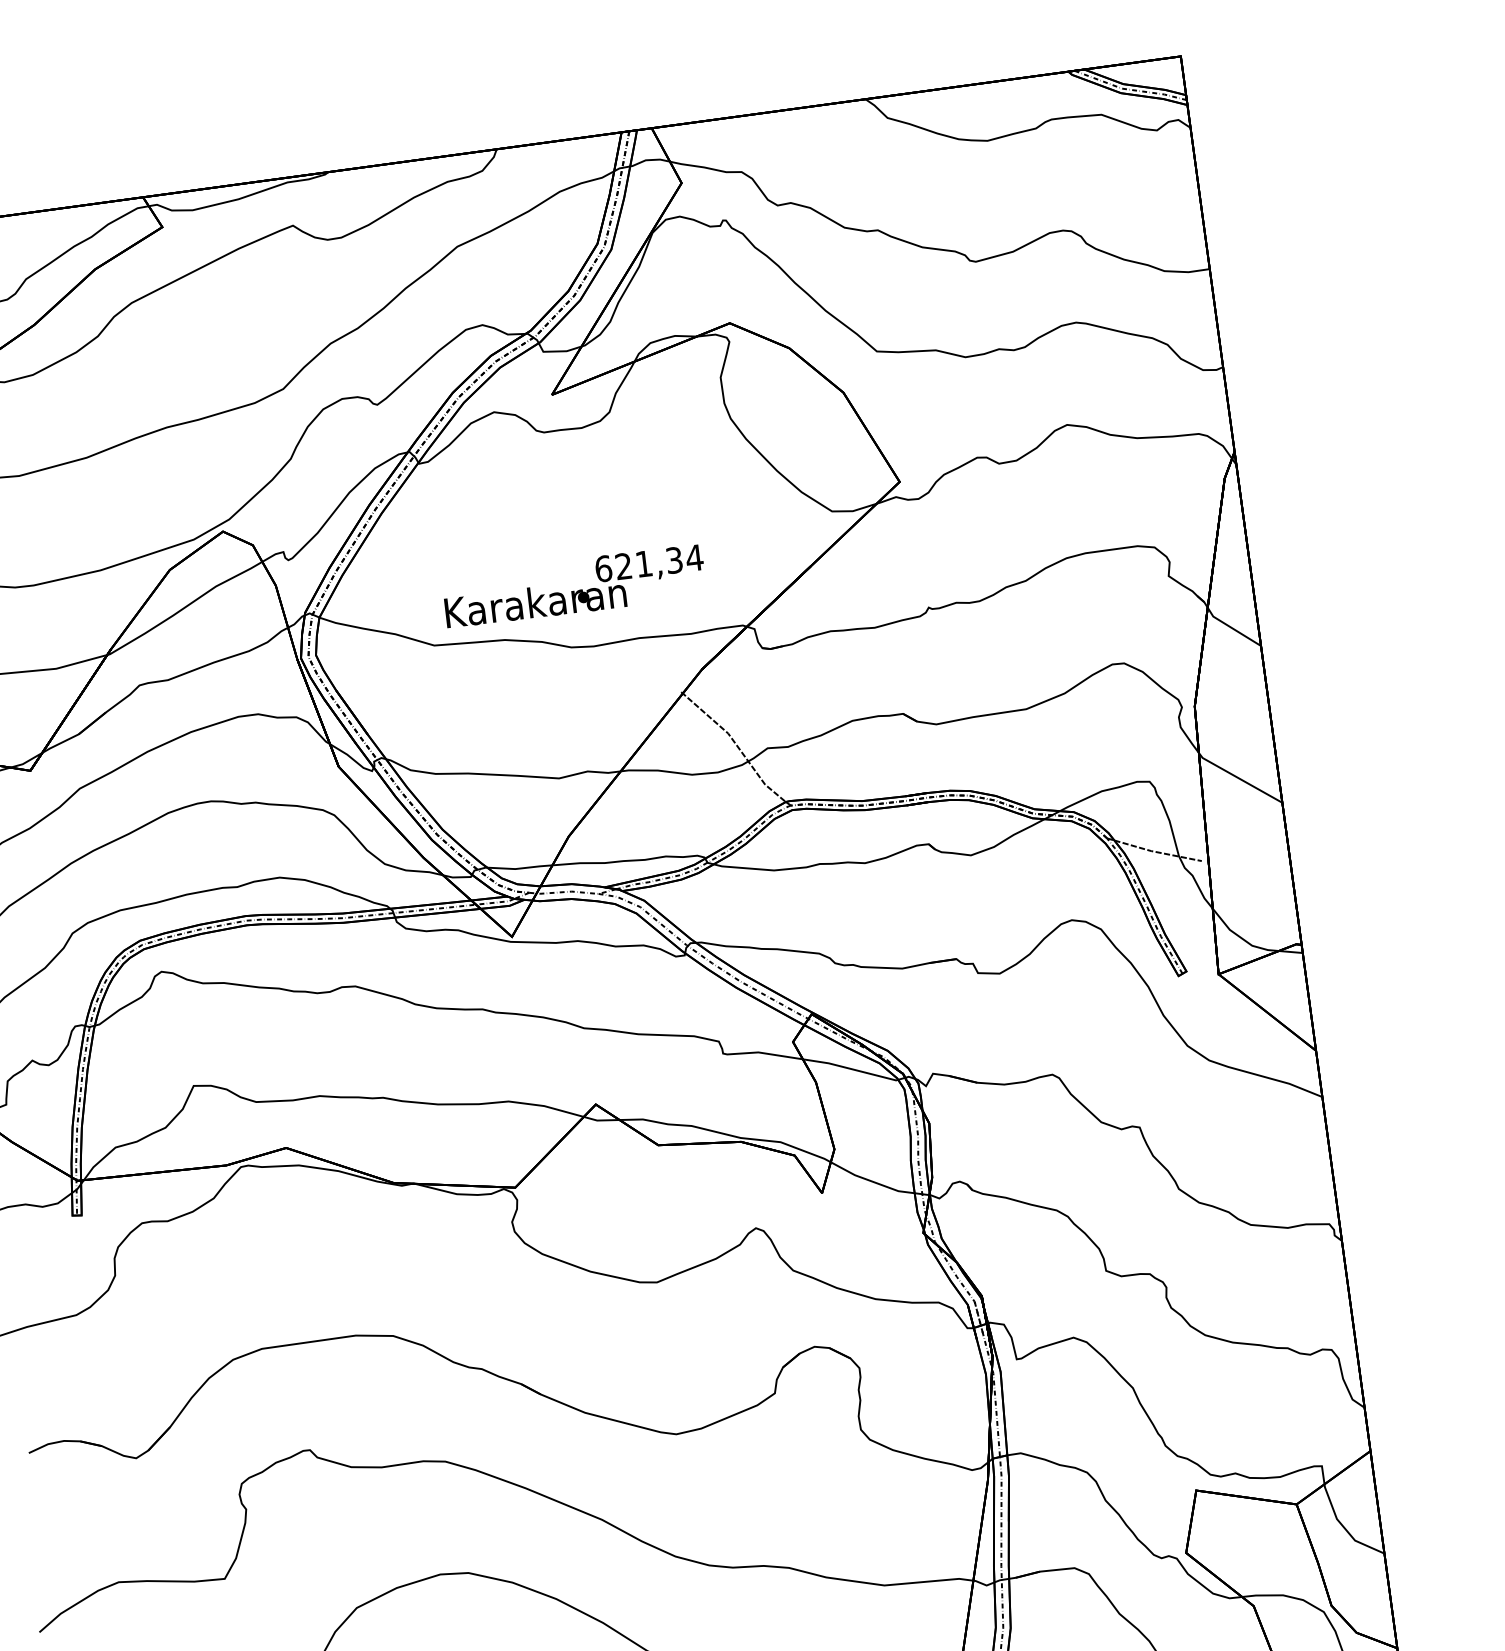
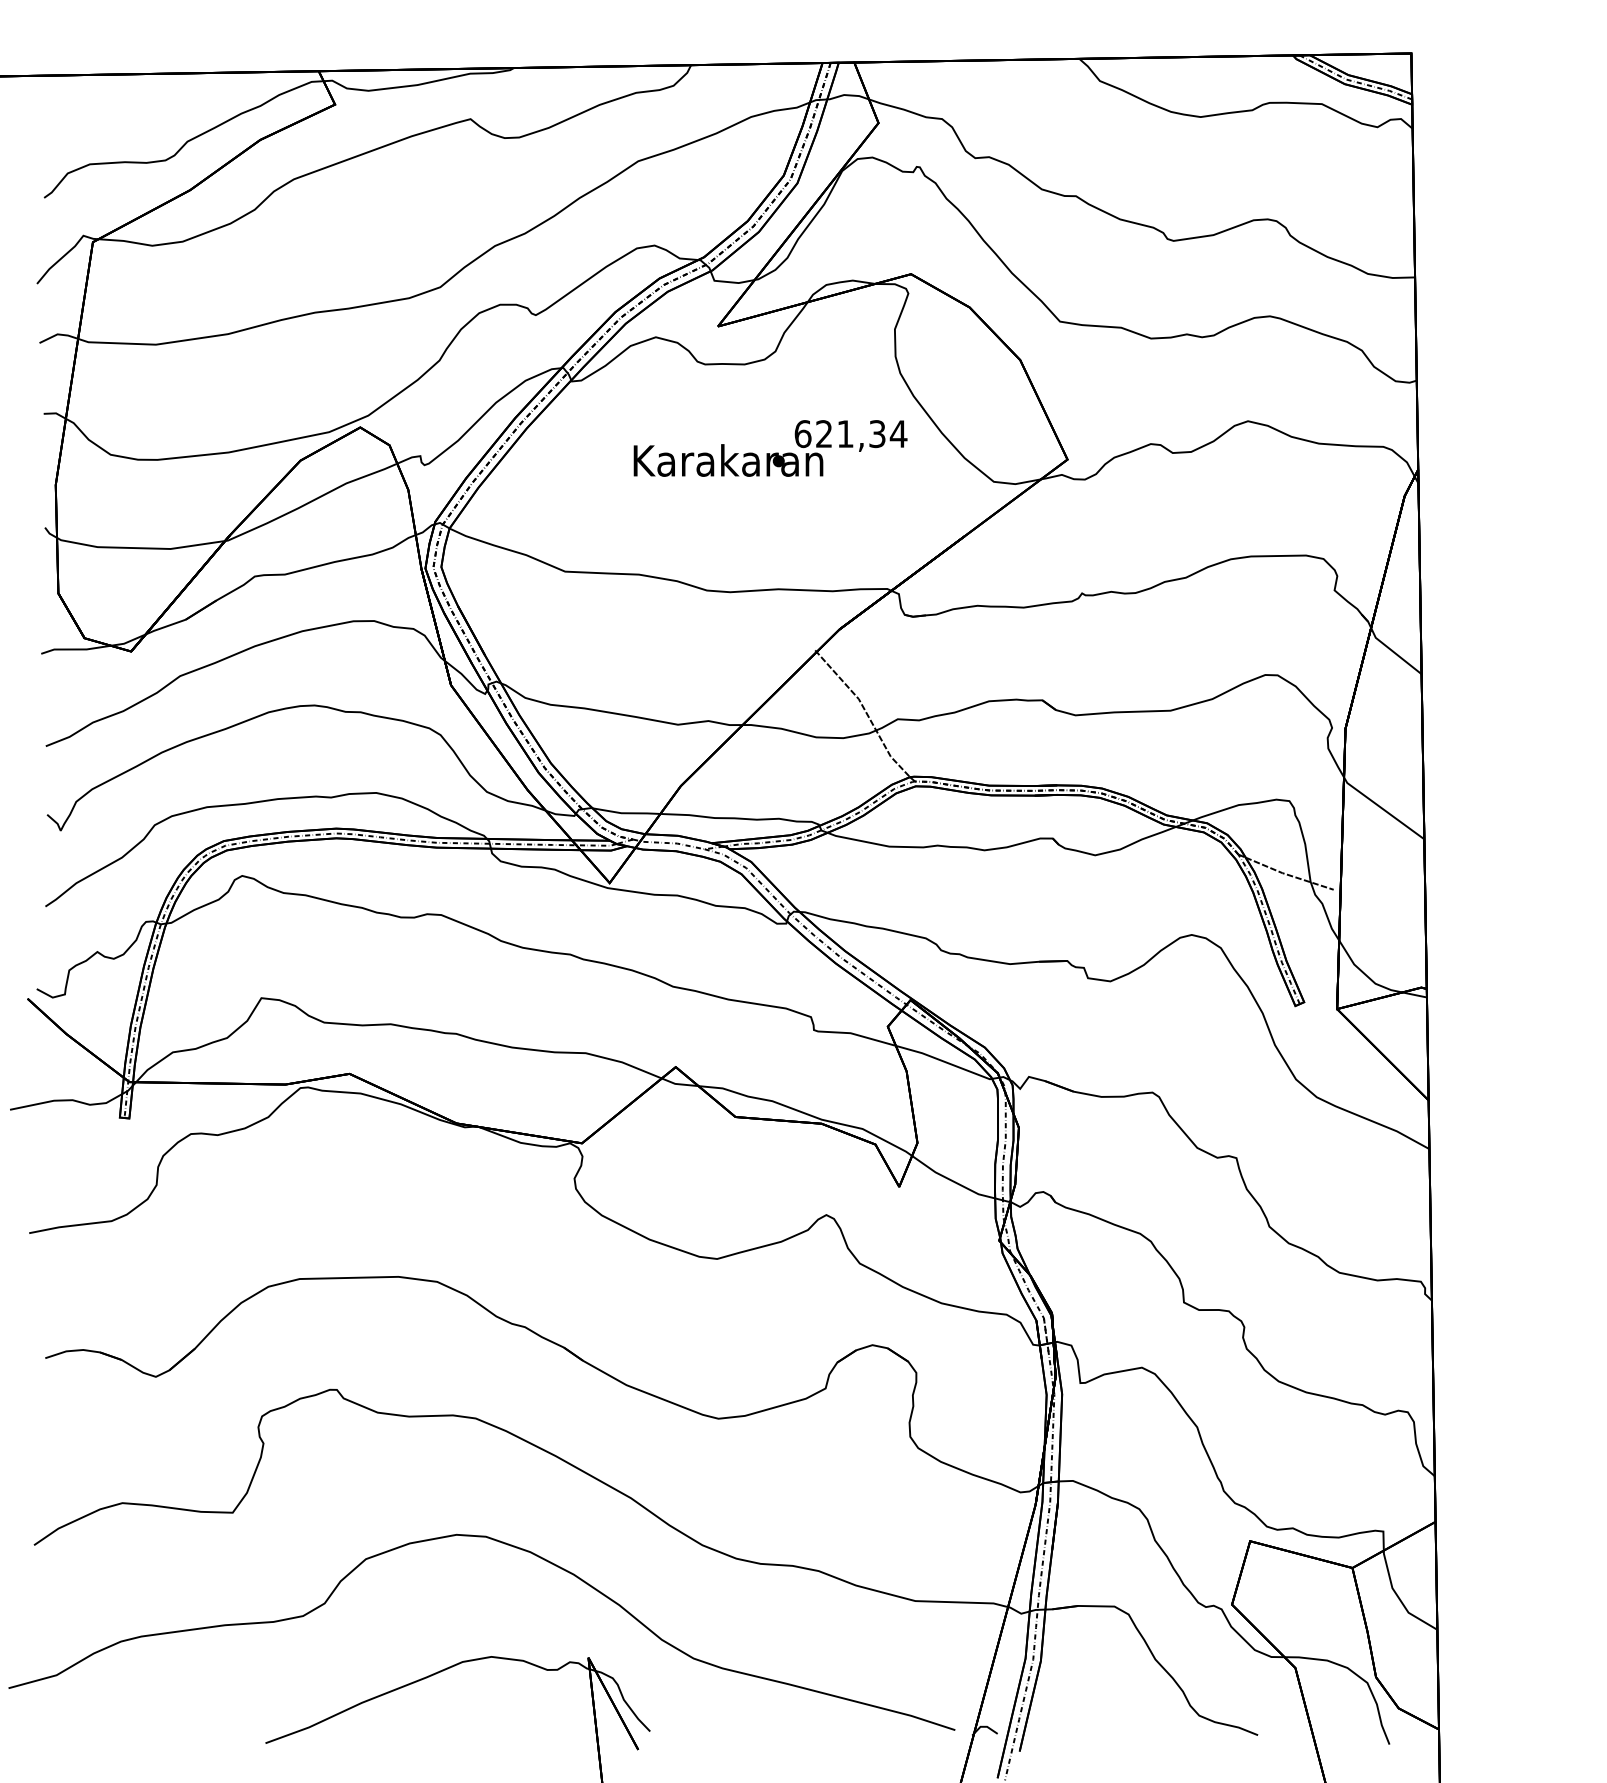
text: (574, 586) -> (770, 448), moved

